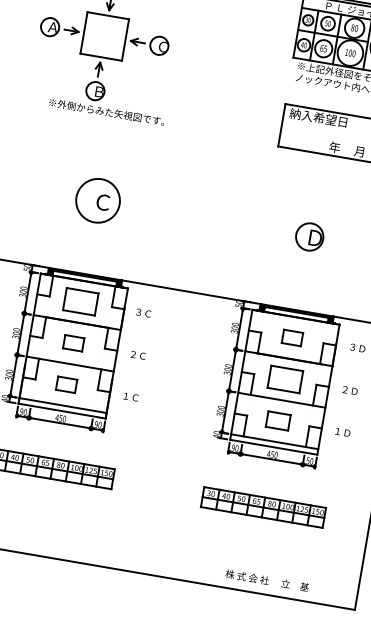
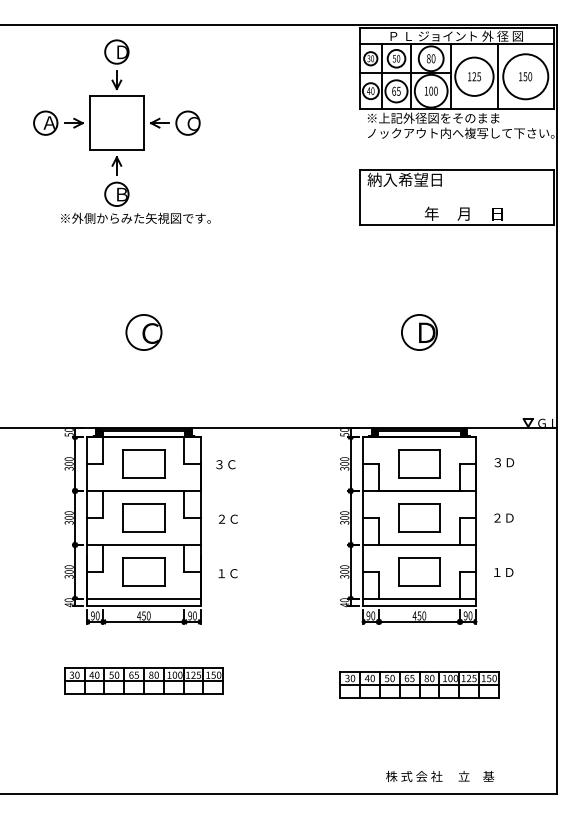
circle: (97, 200) -> (143, 332), size x0.62
part: (292, 337) -> (419, 463), size x1.67
part: (73, 342) -> (143, 517), size x1.67
part: (66, 384) -> (143, 571), size x1.67
part: (278, 420) -> (419, 571), size x1.43
text: (307, 460) -> (465, 615), 50 -> 90

